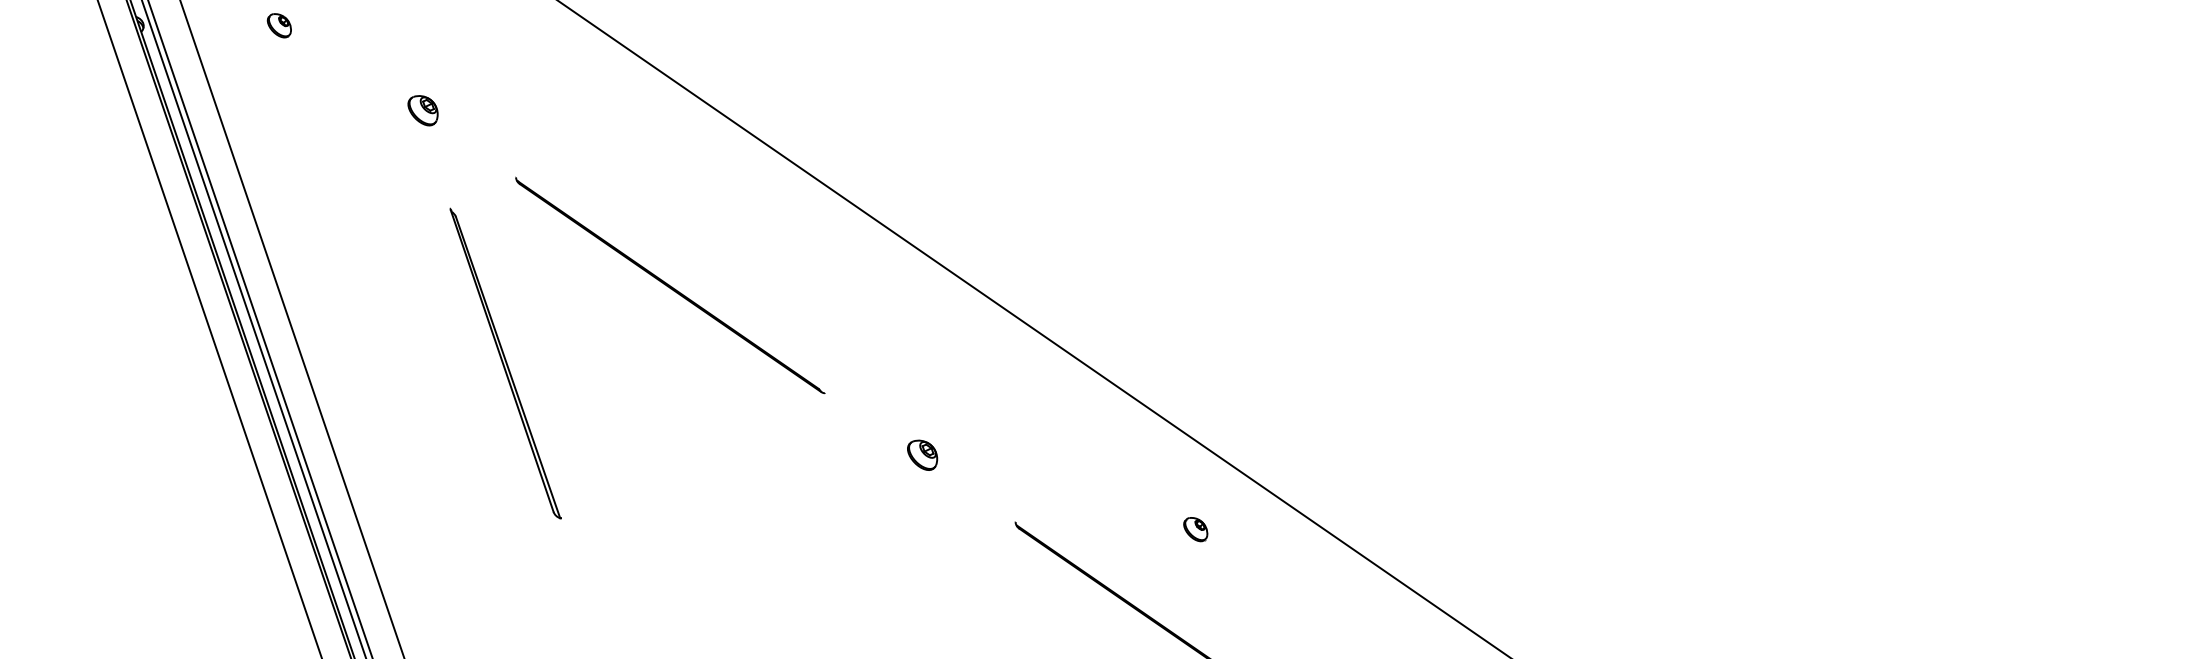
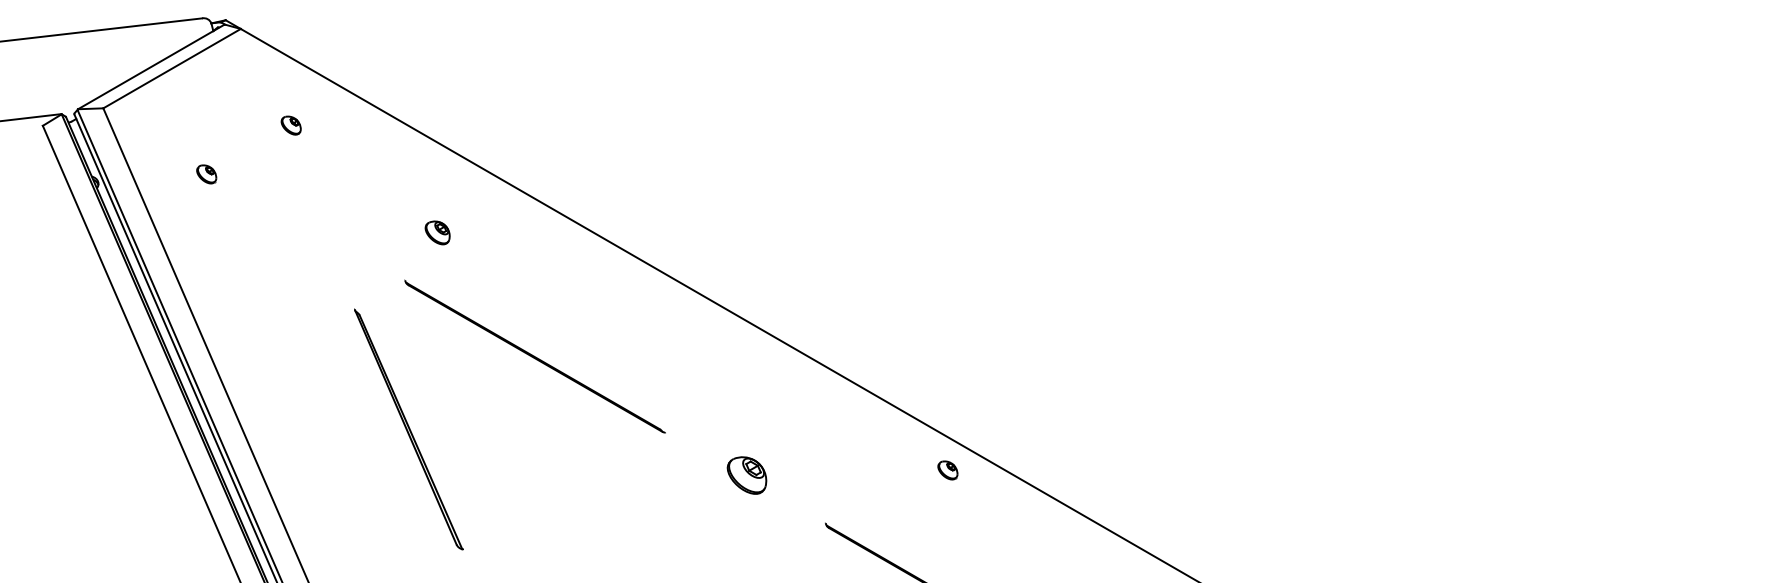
part: (422, 110) -> (437, 232), moved
part: (922, 454) -> (747, 475), size x1.6
part: (1195, 529) -> (947, 470), moved

